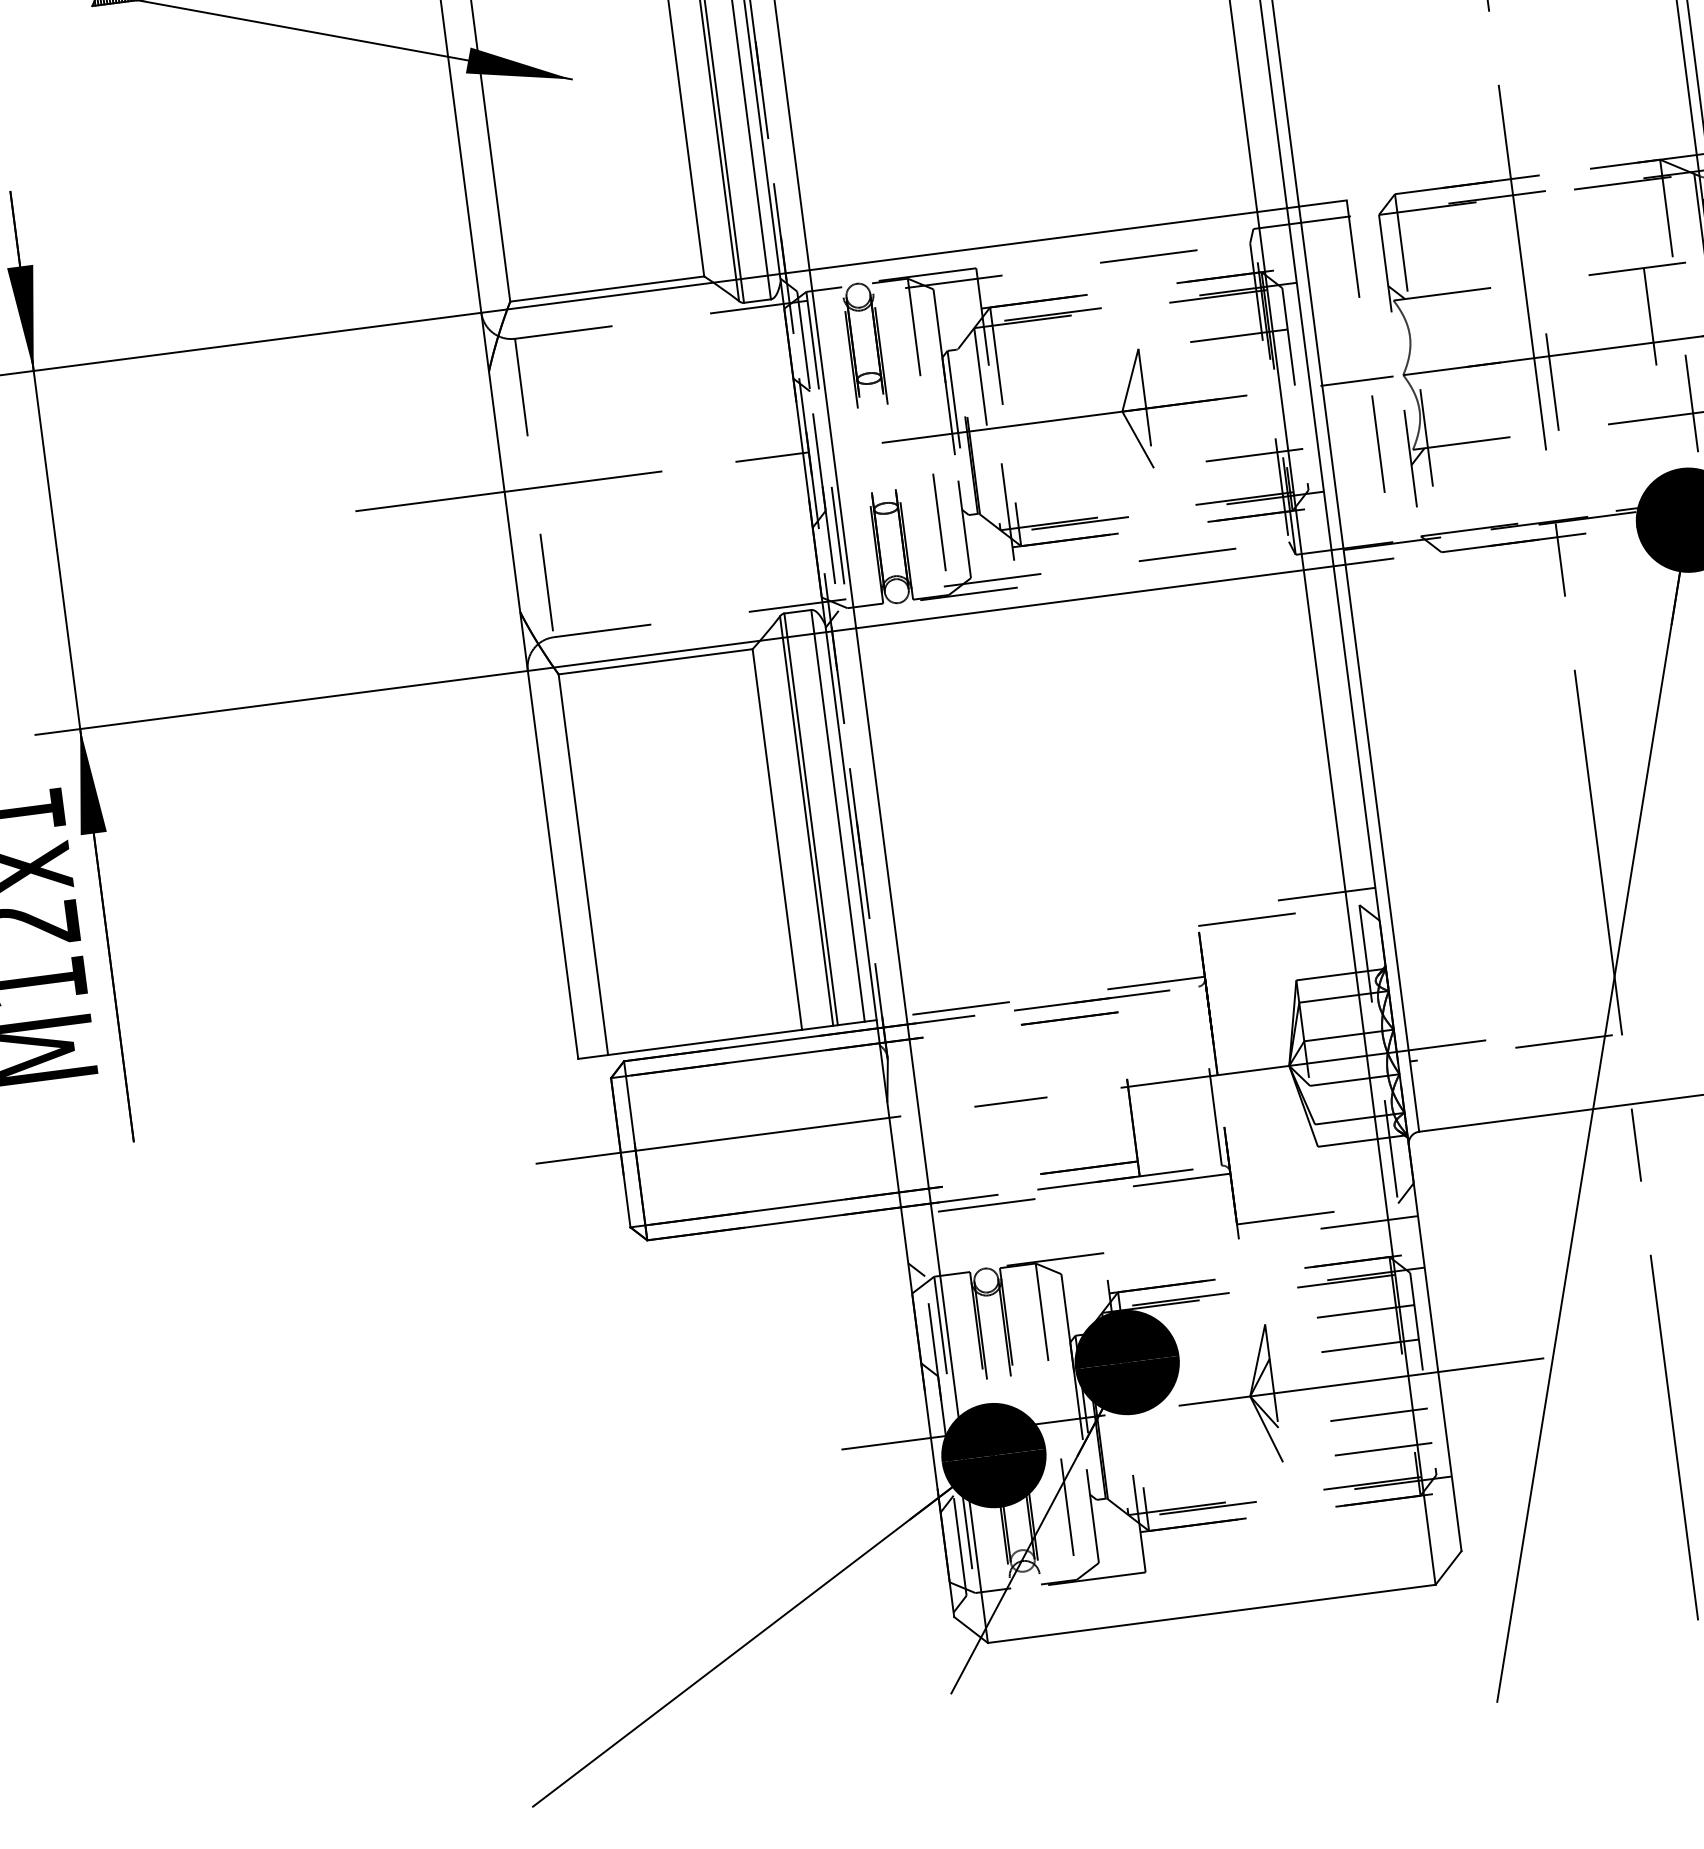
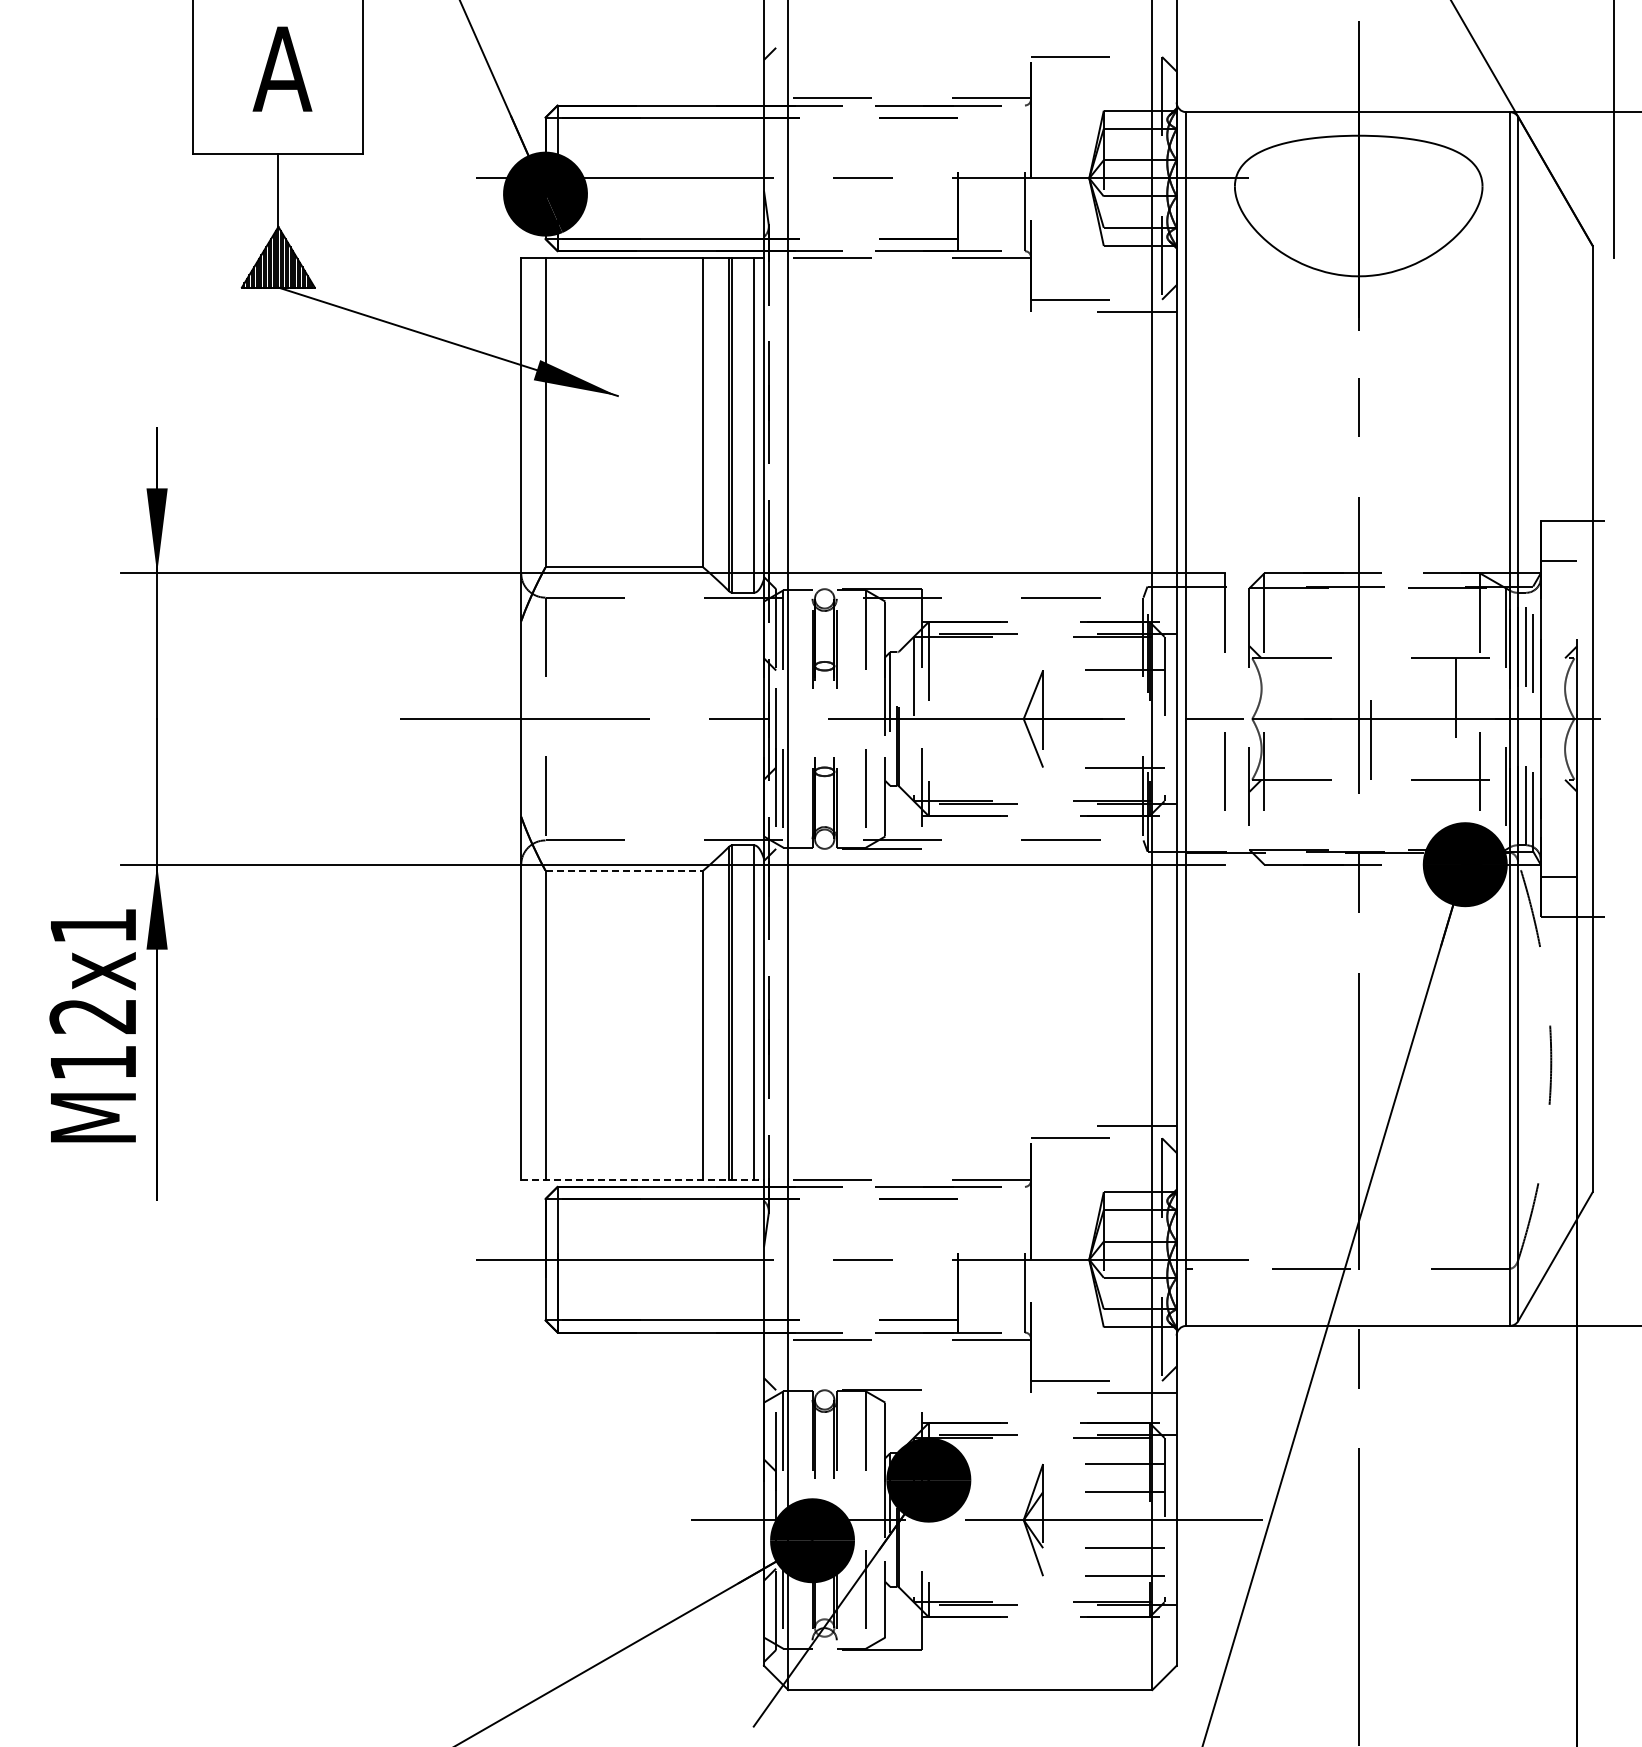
line: (655, 661) -> (624, 870), solid -> dashed
line: (728, 1039) -> (643, 1180), solid -> dashed

